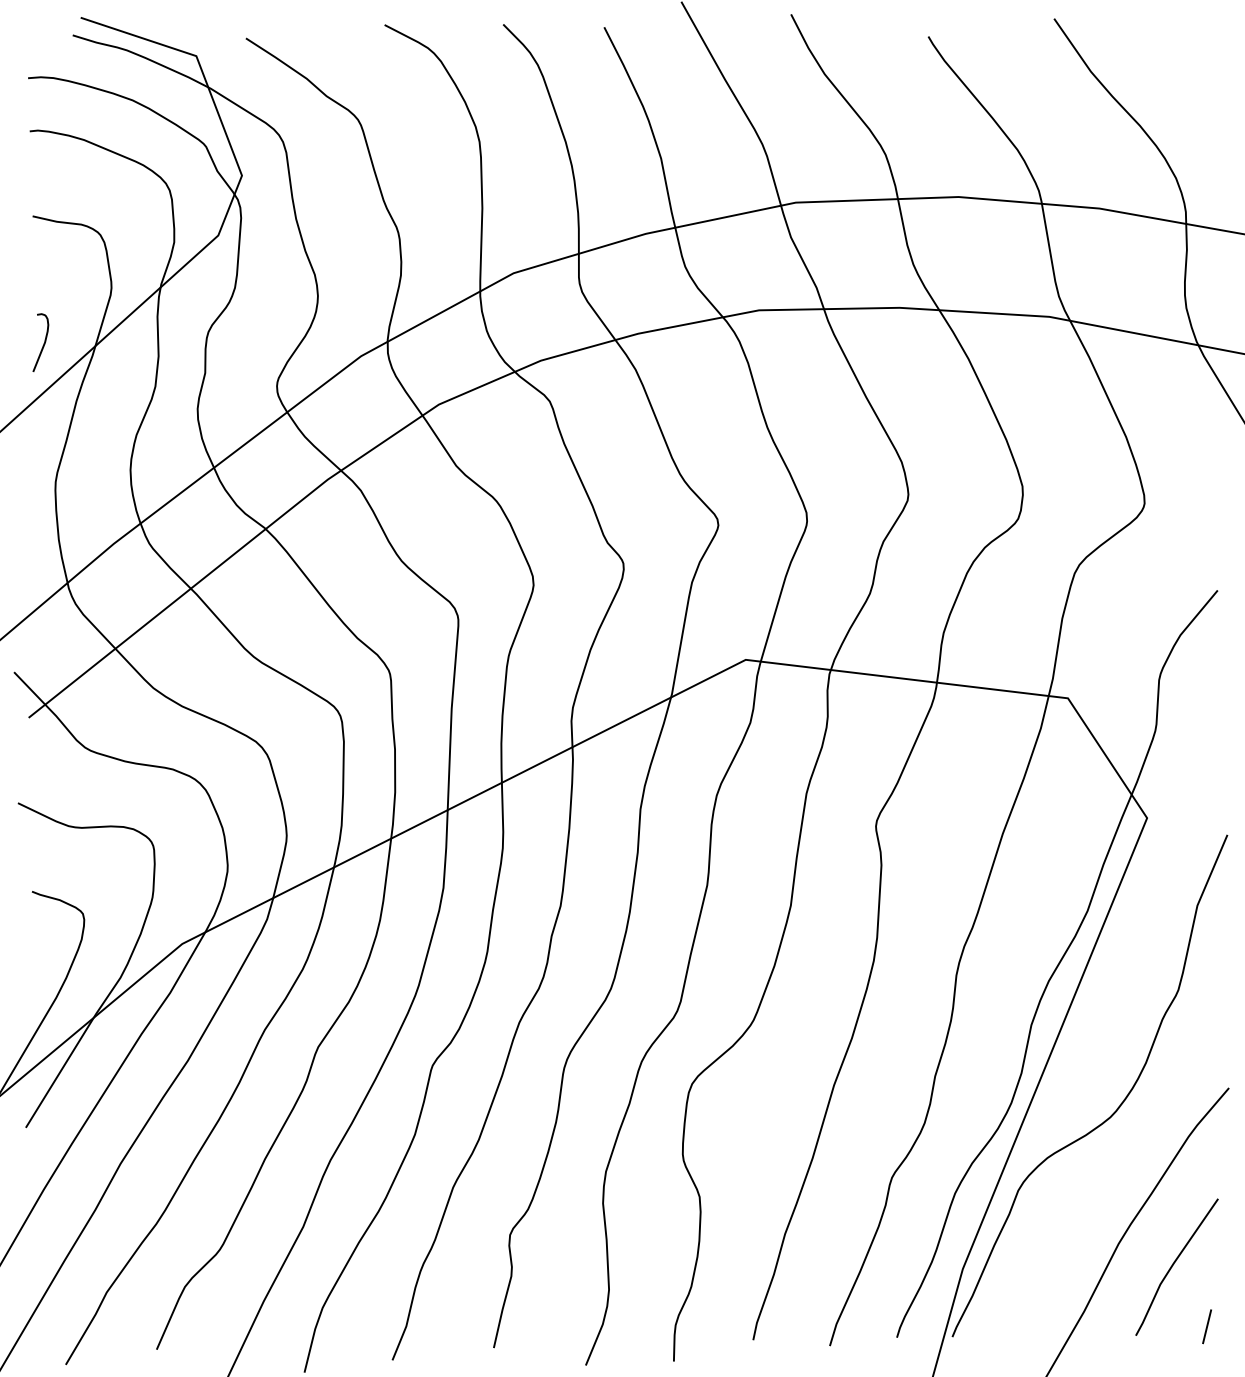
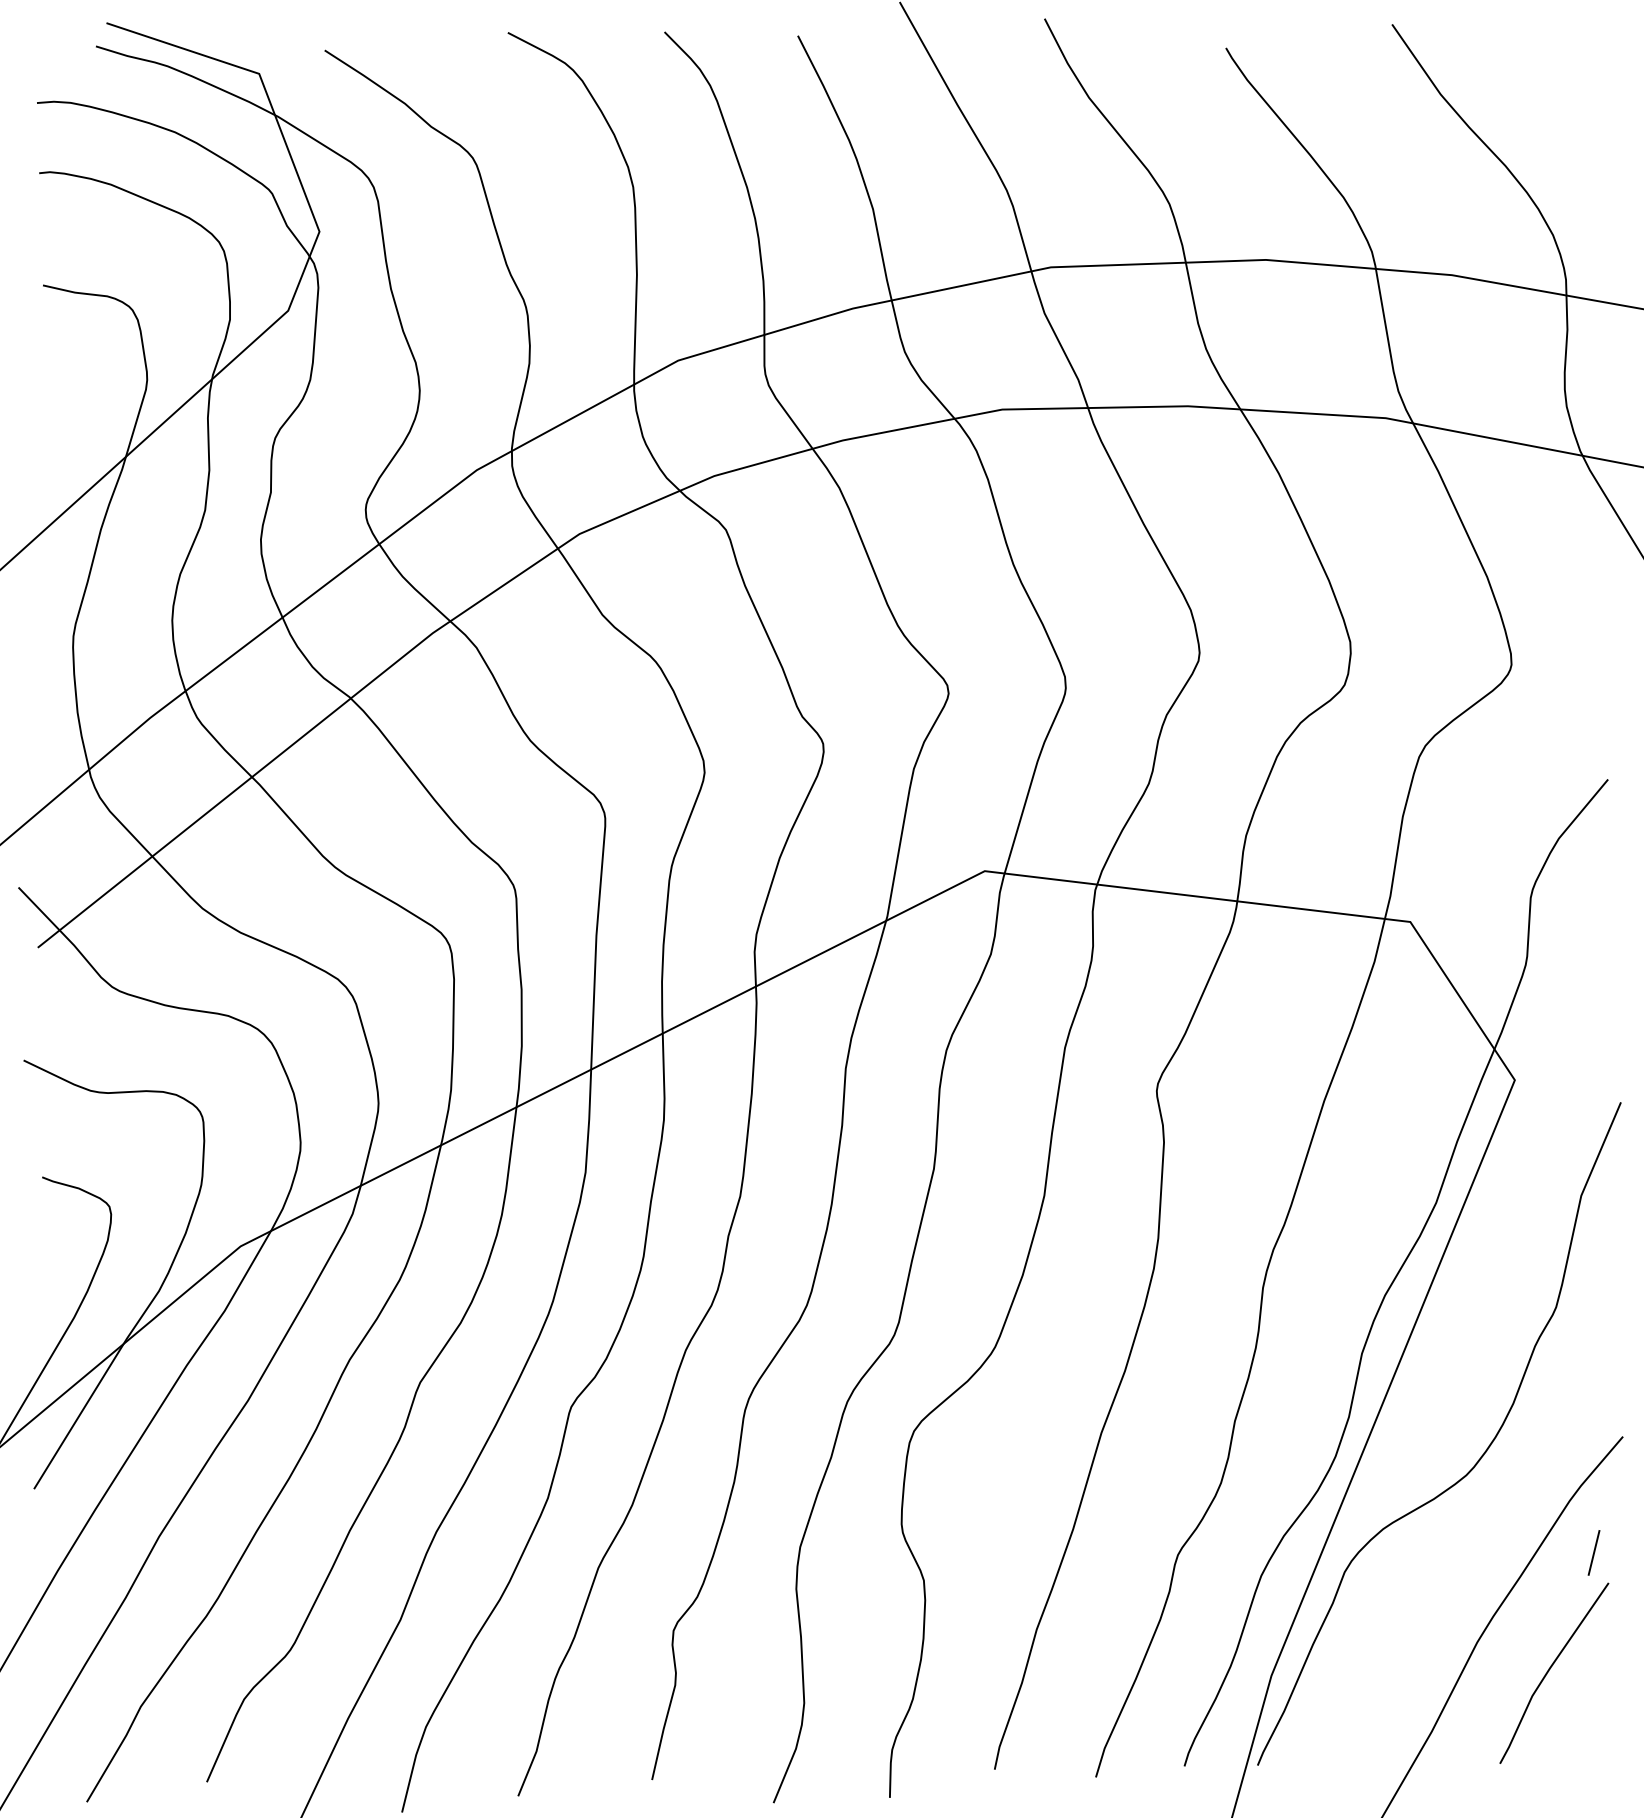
curve: (43, 343) -> (57, 453), removed
line: (1206, 1326) -> (1593, 1552), moved

